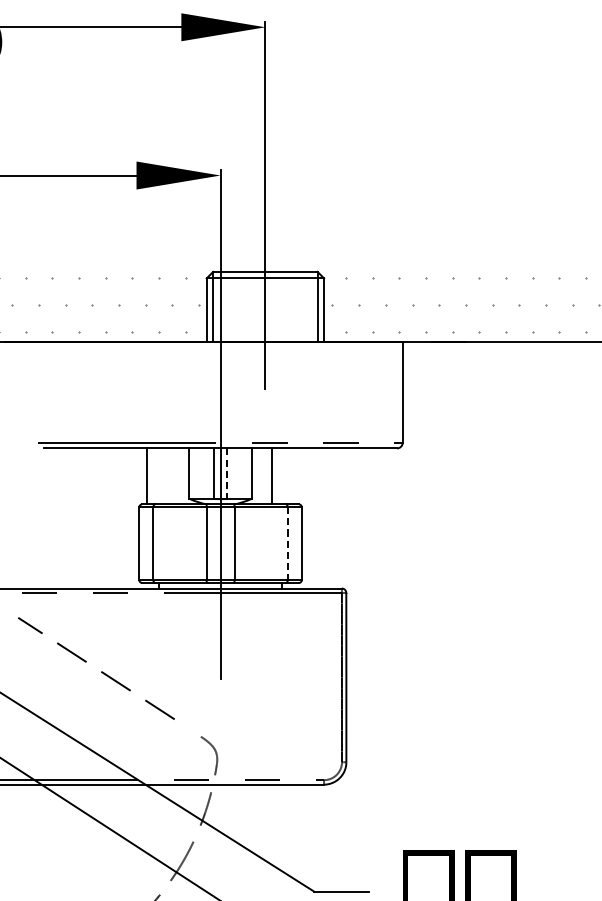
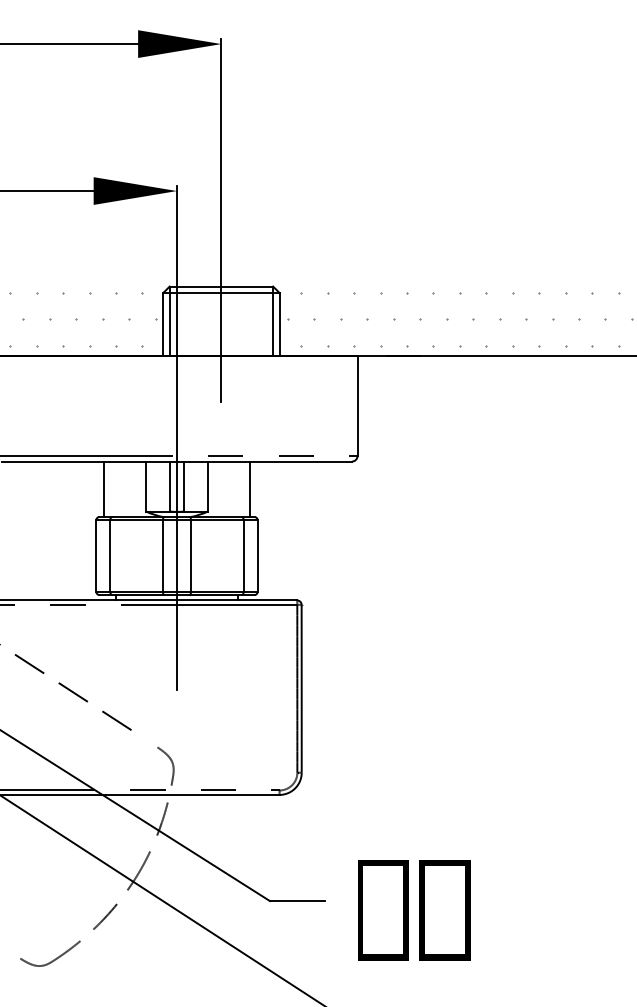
line: (227, 473) -> (183, 486), dashed -> solid
line: (272, 476) -> (250, 489), moved
line: (287, 544) -> (243, 556), dashed -> solid

